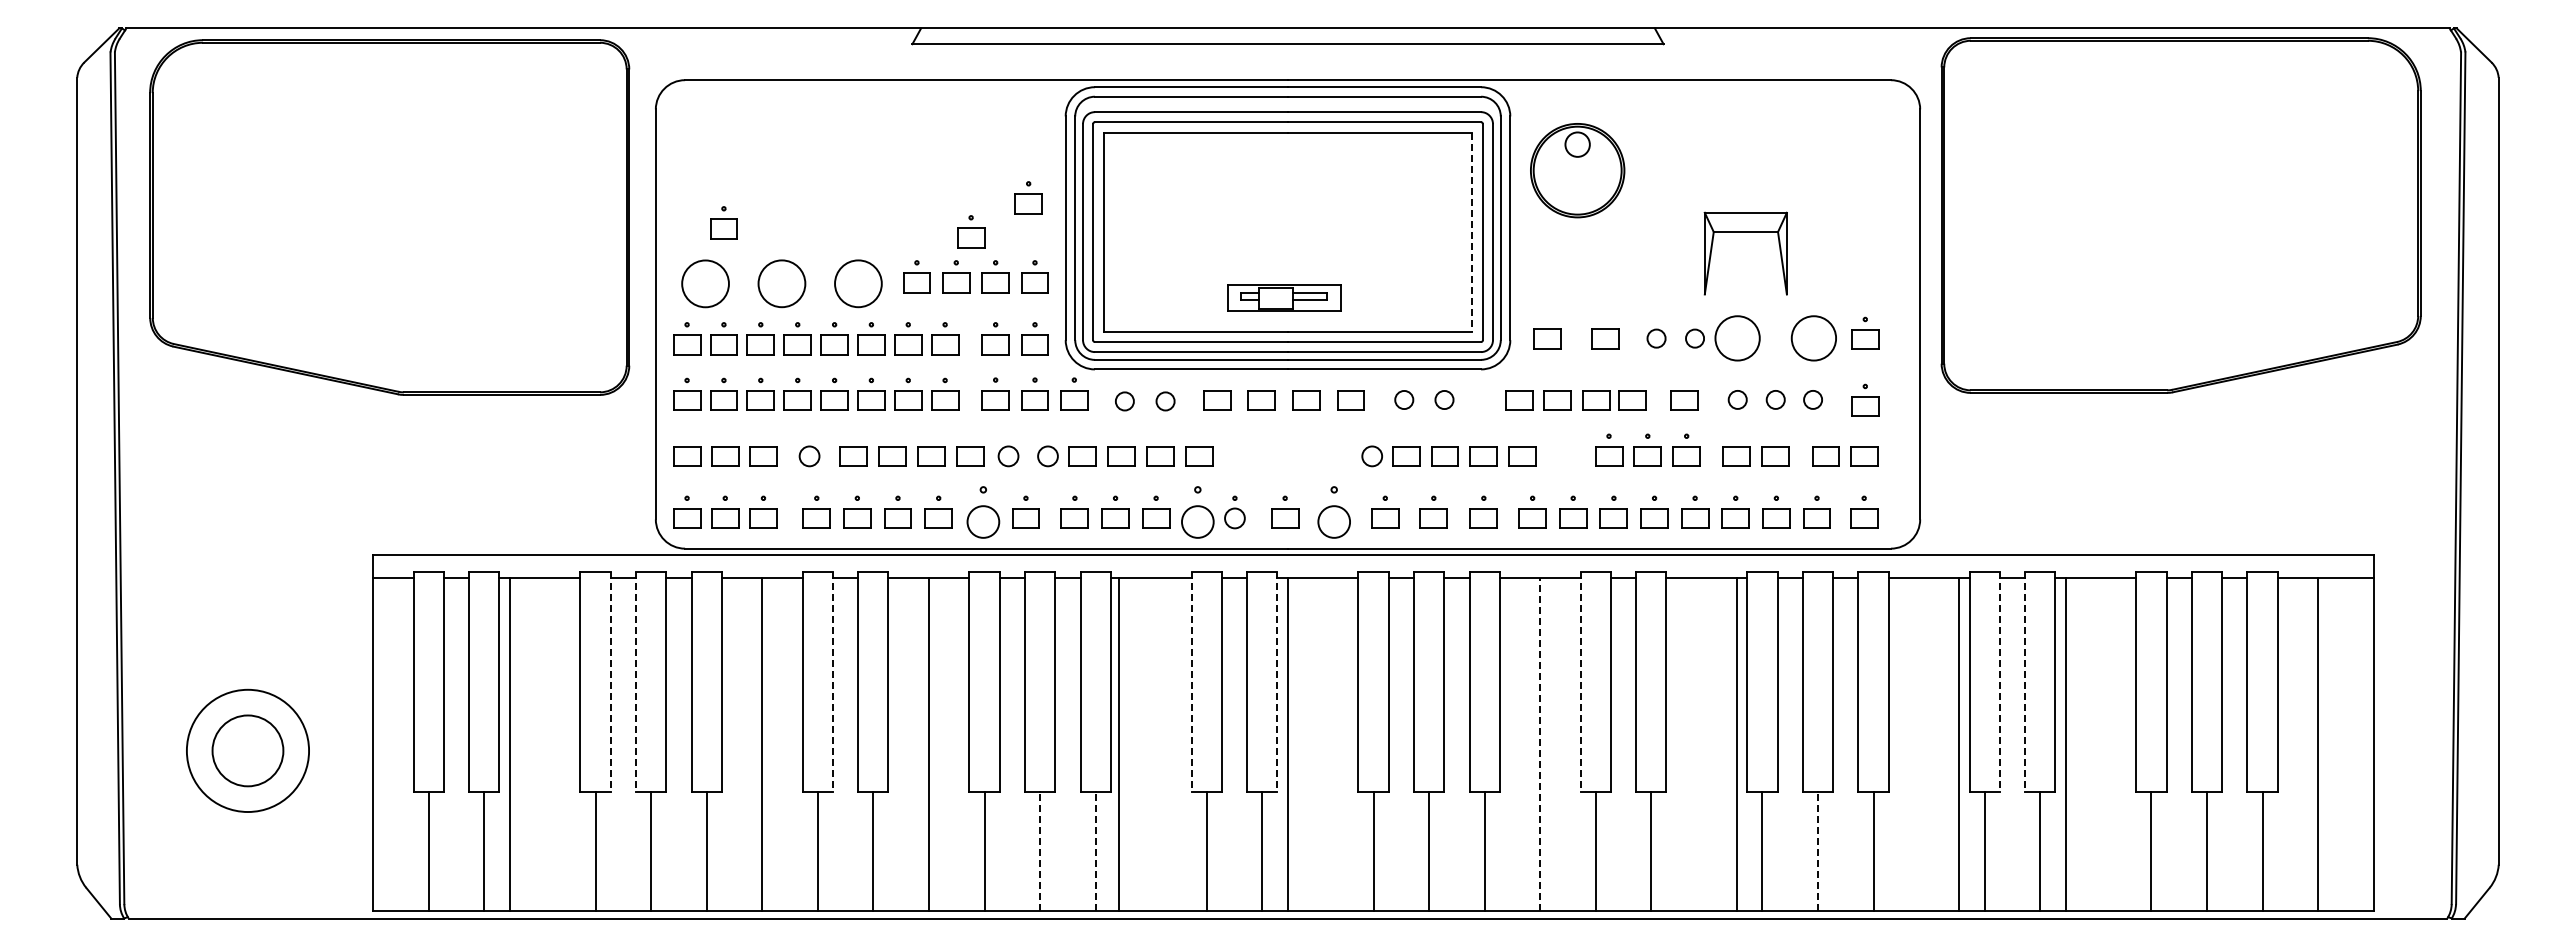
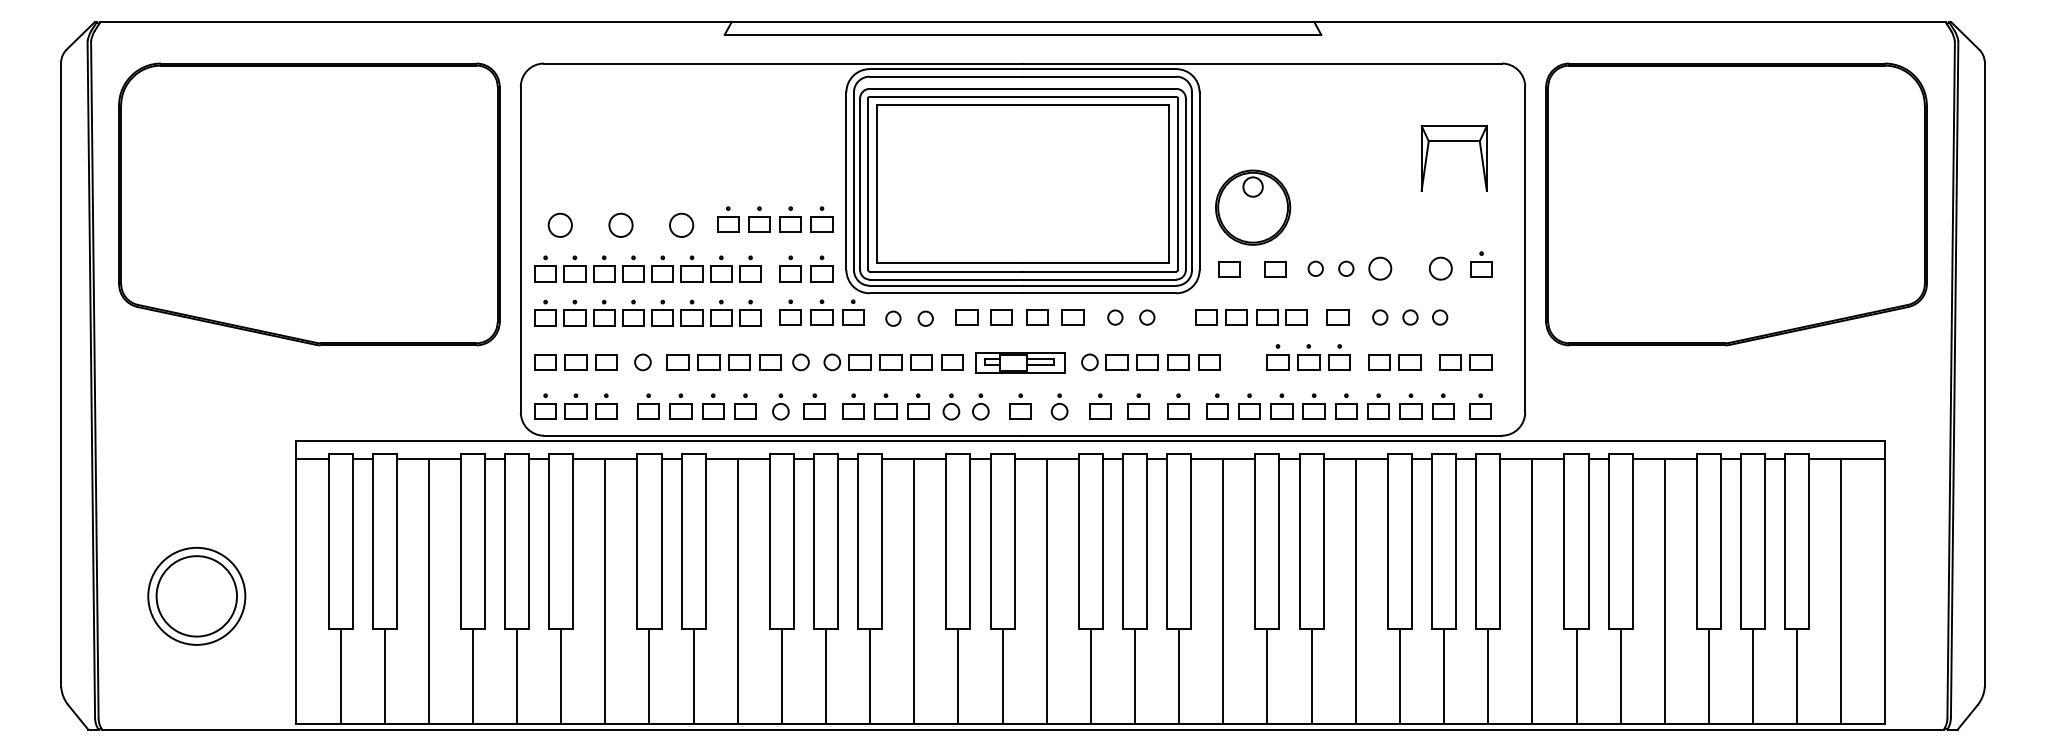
part: (1577, 170) -> (1252, 207), moved
part: (1028, 197) -> (816, 156), removed
part: (2180, 215) -> (1735, 204), moved
part: (389, 217) -> (309, 204), moved
part: (723, 222) -> (574, 176), removed
part: (971, 231) -> (771, 183), removed
line: (1472, 232) -> (1169, 184), dashed -> solid
part: (1745, 232) -> (1453, 141), moved
circle: (705, 283) -> (560, 225), size x0.62
circle: (781, 283) -> (620, 225), size x0.62
circle: (857, 283) -> (681, 225), size x0.62
part: (1284, 297) -> (1020, 362), moved
circle: (1737, 338) -> (1380, 268), size x0.62
circle: (1813, 338) -> (1440, 268), size x0.62
part: (1865, 399) -> (1481, 317), removed
part: (982, 512) -> (780, 406), size x0.62
part: (1197, 512) -> (951, 406), size x0.62
part: (1333, 512) -> (1059, 406), size x0.62
line: (610, 682) -> (484, 542), dashed -> solid
line: (636, 682) -> (505, 542), dashed -> solid
line: (832, 682) -> (661, 542), dashed -> solid
line: (1191, 682) -> (946, 542), dashed -> solid
line: (1277, 682) -> (1014, 542), dashed -> solid
line: (1580, 682) -> (1255, 542), dashed -> solid
line: (1999, 682) -> (1588, 542), dashed -> solid
line: (2025, 682) -> (1608, 542), dashed -> solid
line: (509, 744) -> (428, 591), moved
line: (1119, 744) -> (914, 591), moved
line: (1287, 744) -> (1046, 591), moved
line: (1540, 744) -> (1223, 591), dashed -> solid
line: (1736, 744) -> (1355, 591), moved
line: (1959, 744) -> (1532, 591), moved
line: (2065, 744) -> (1664, 591), moved
circle: (247, 750) -> (196, 596), size x1.43
line: (1040, 851) -> (826, 676), dashed -> solid
line: (1095, 851) -> (870, 676), dashed -> solid
line: (1818, 851) -> (1444, 676), dashed -> solid

